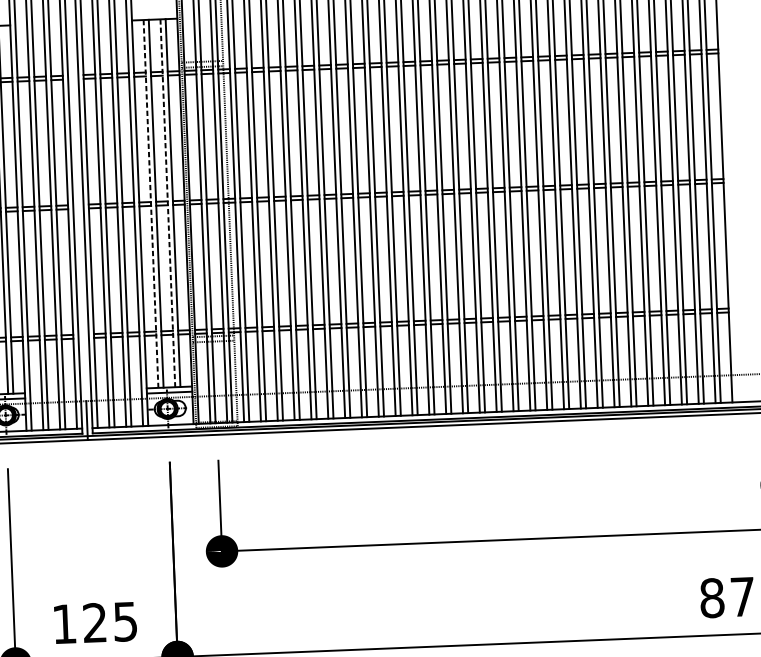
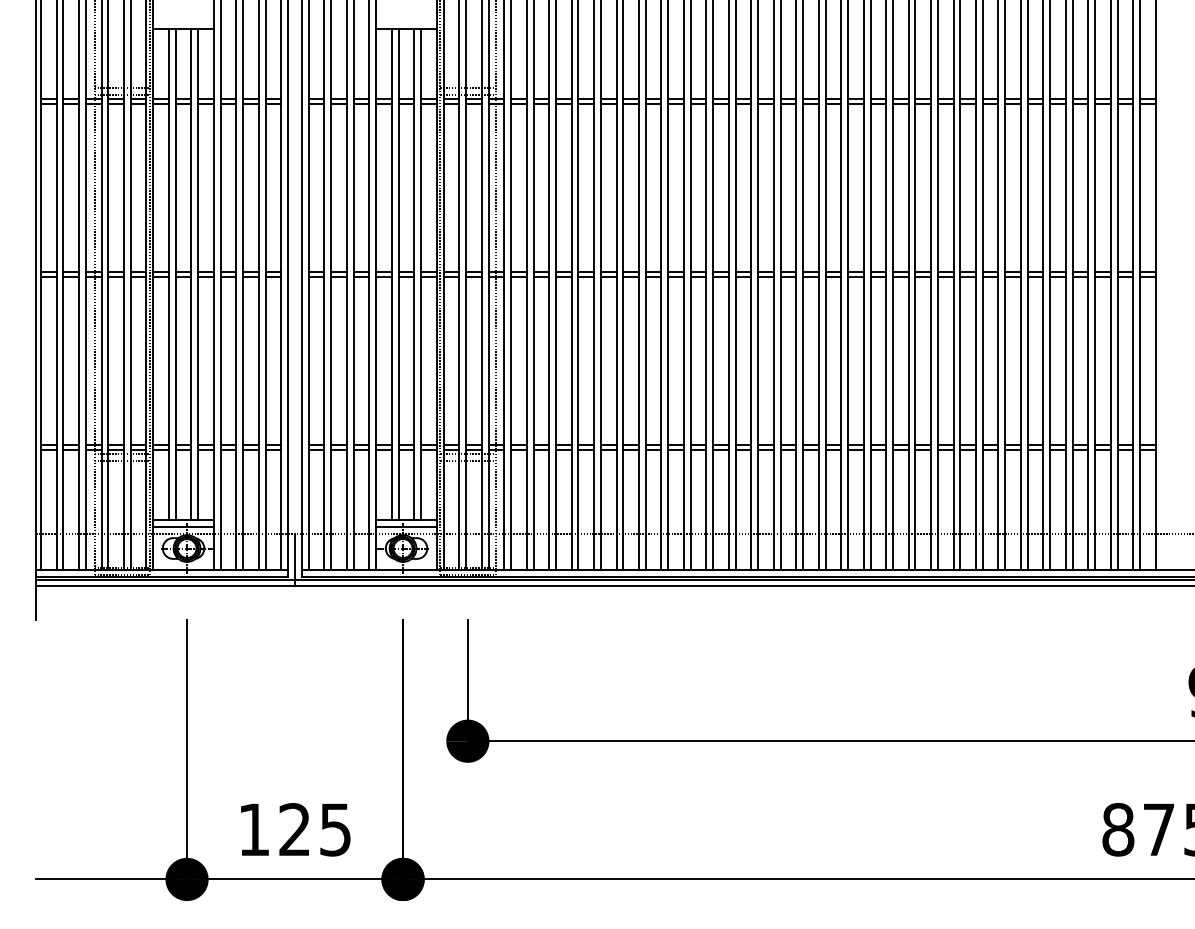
line: (168, 203) -> (414, 275), dashed -> solid
line: (150, 204) -> (391, 275), dashed -> solid

